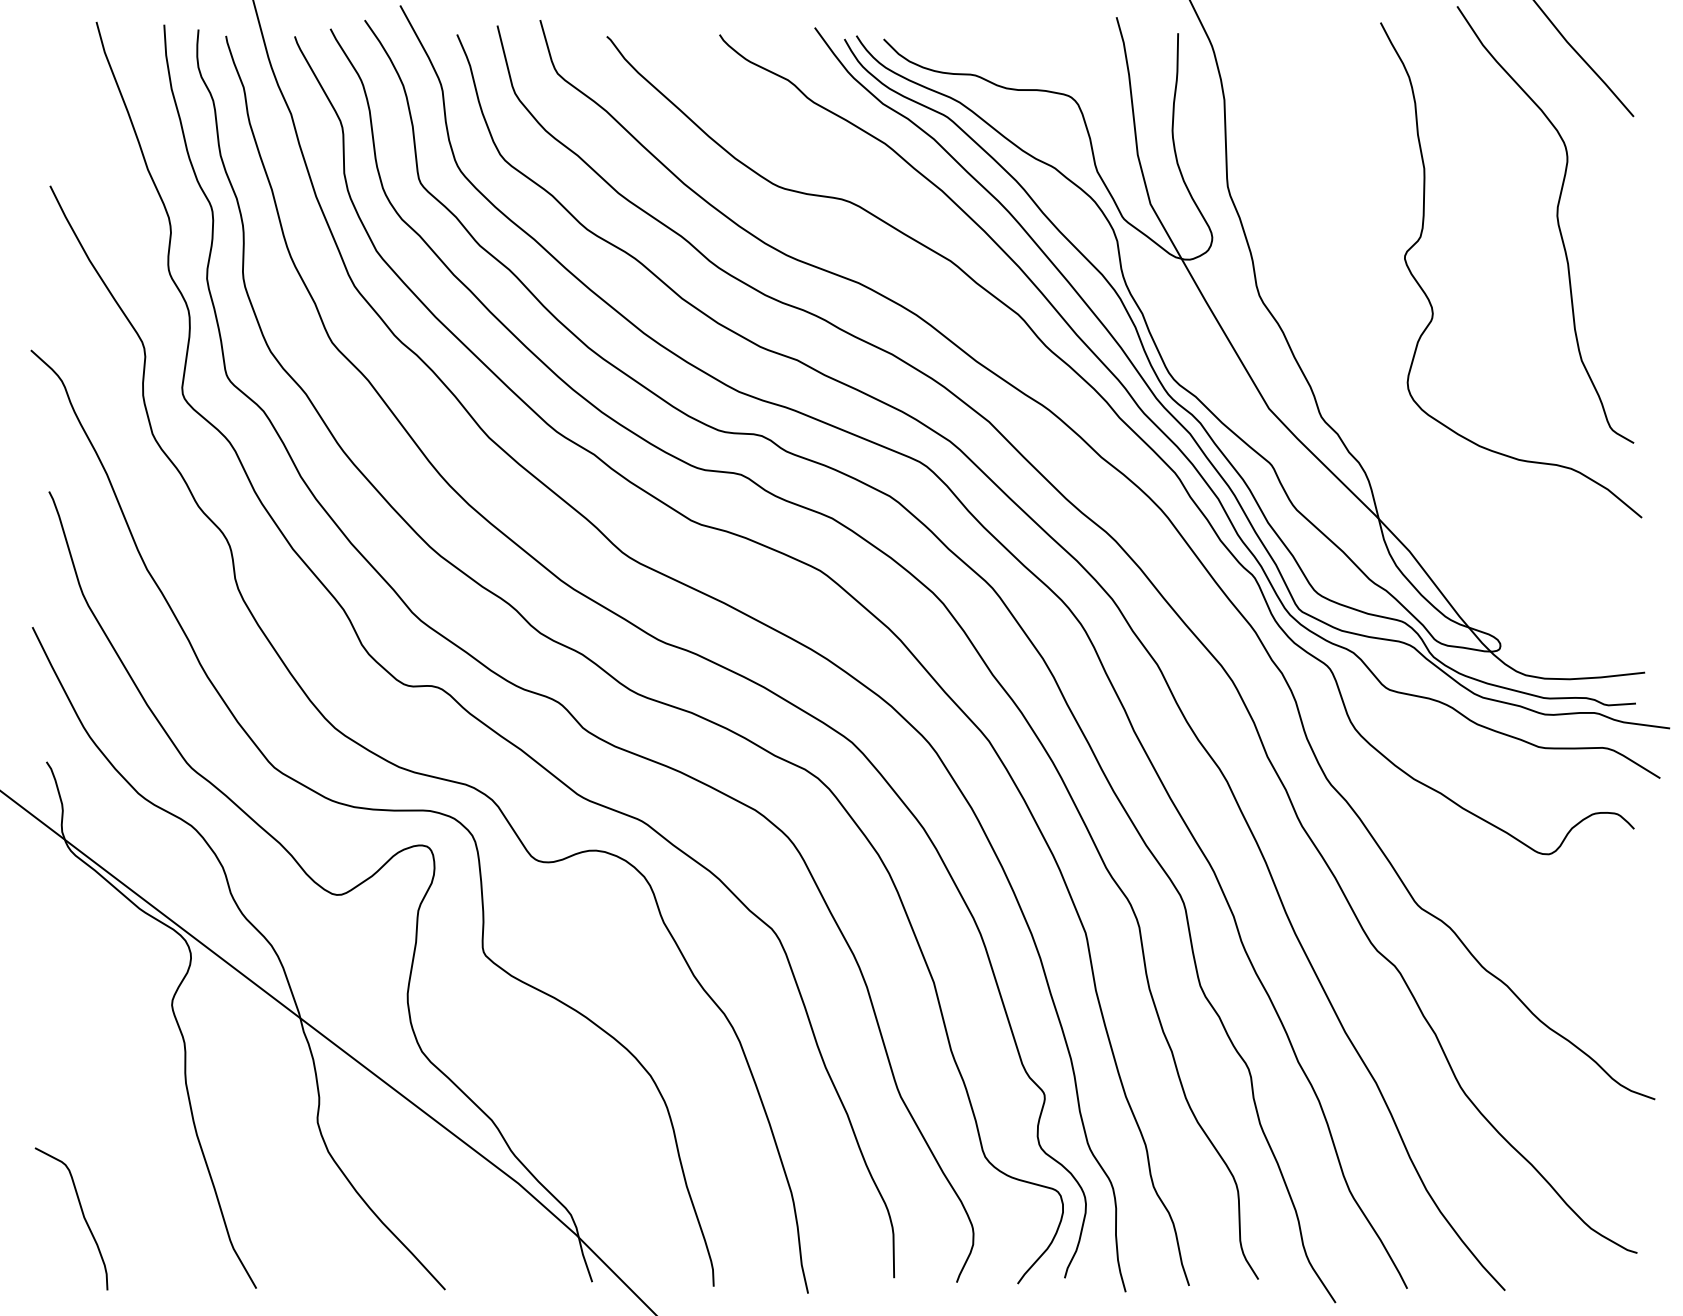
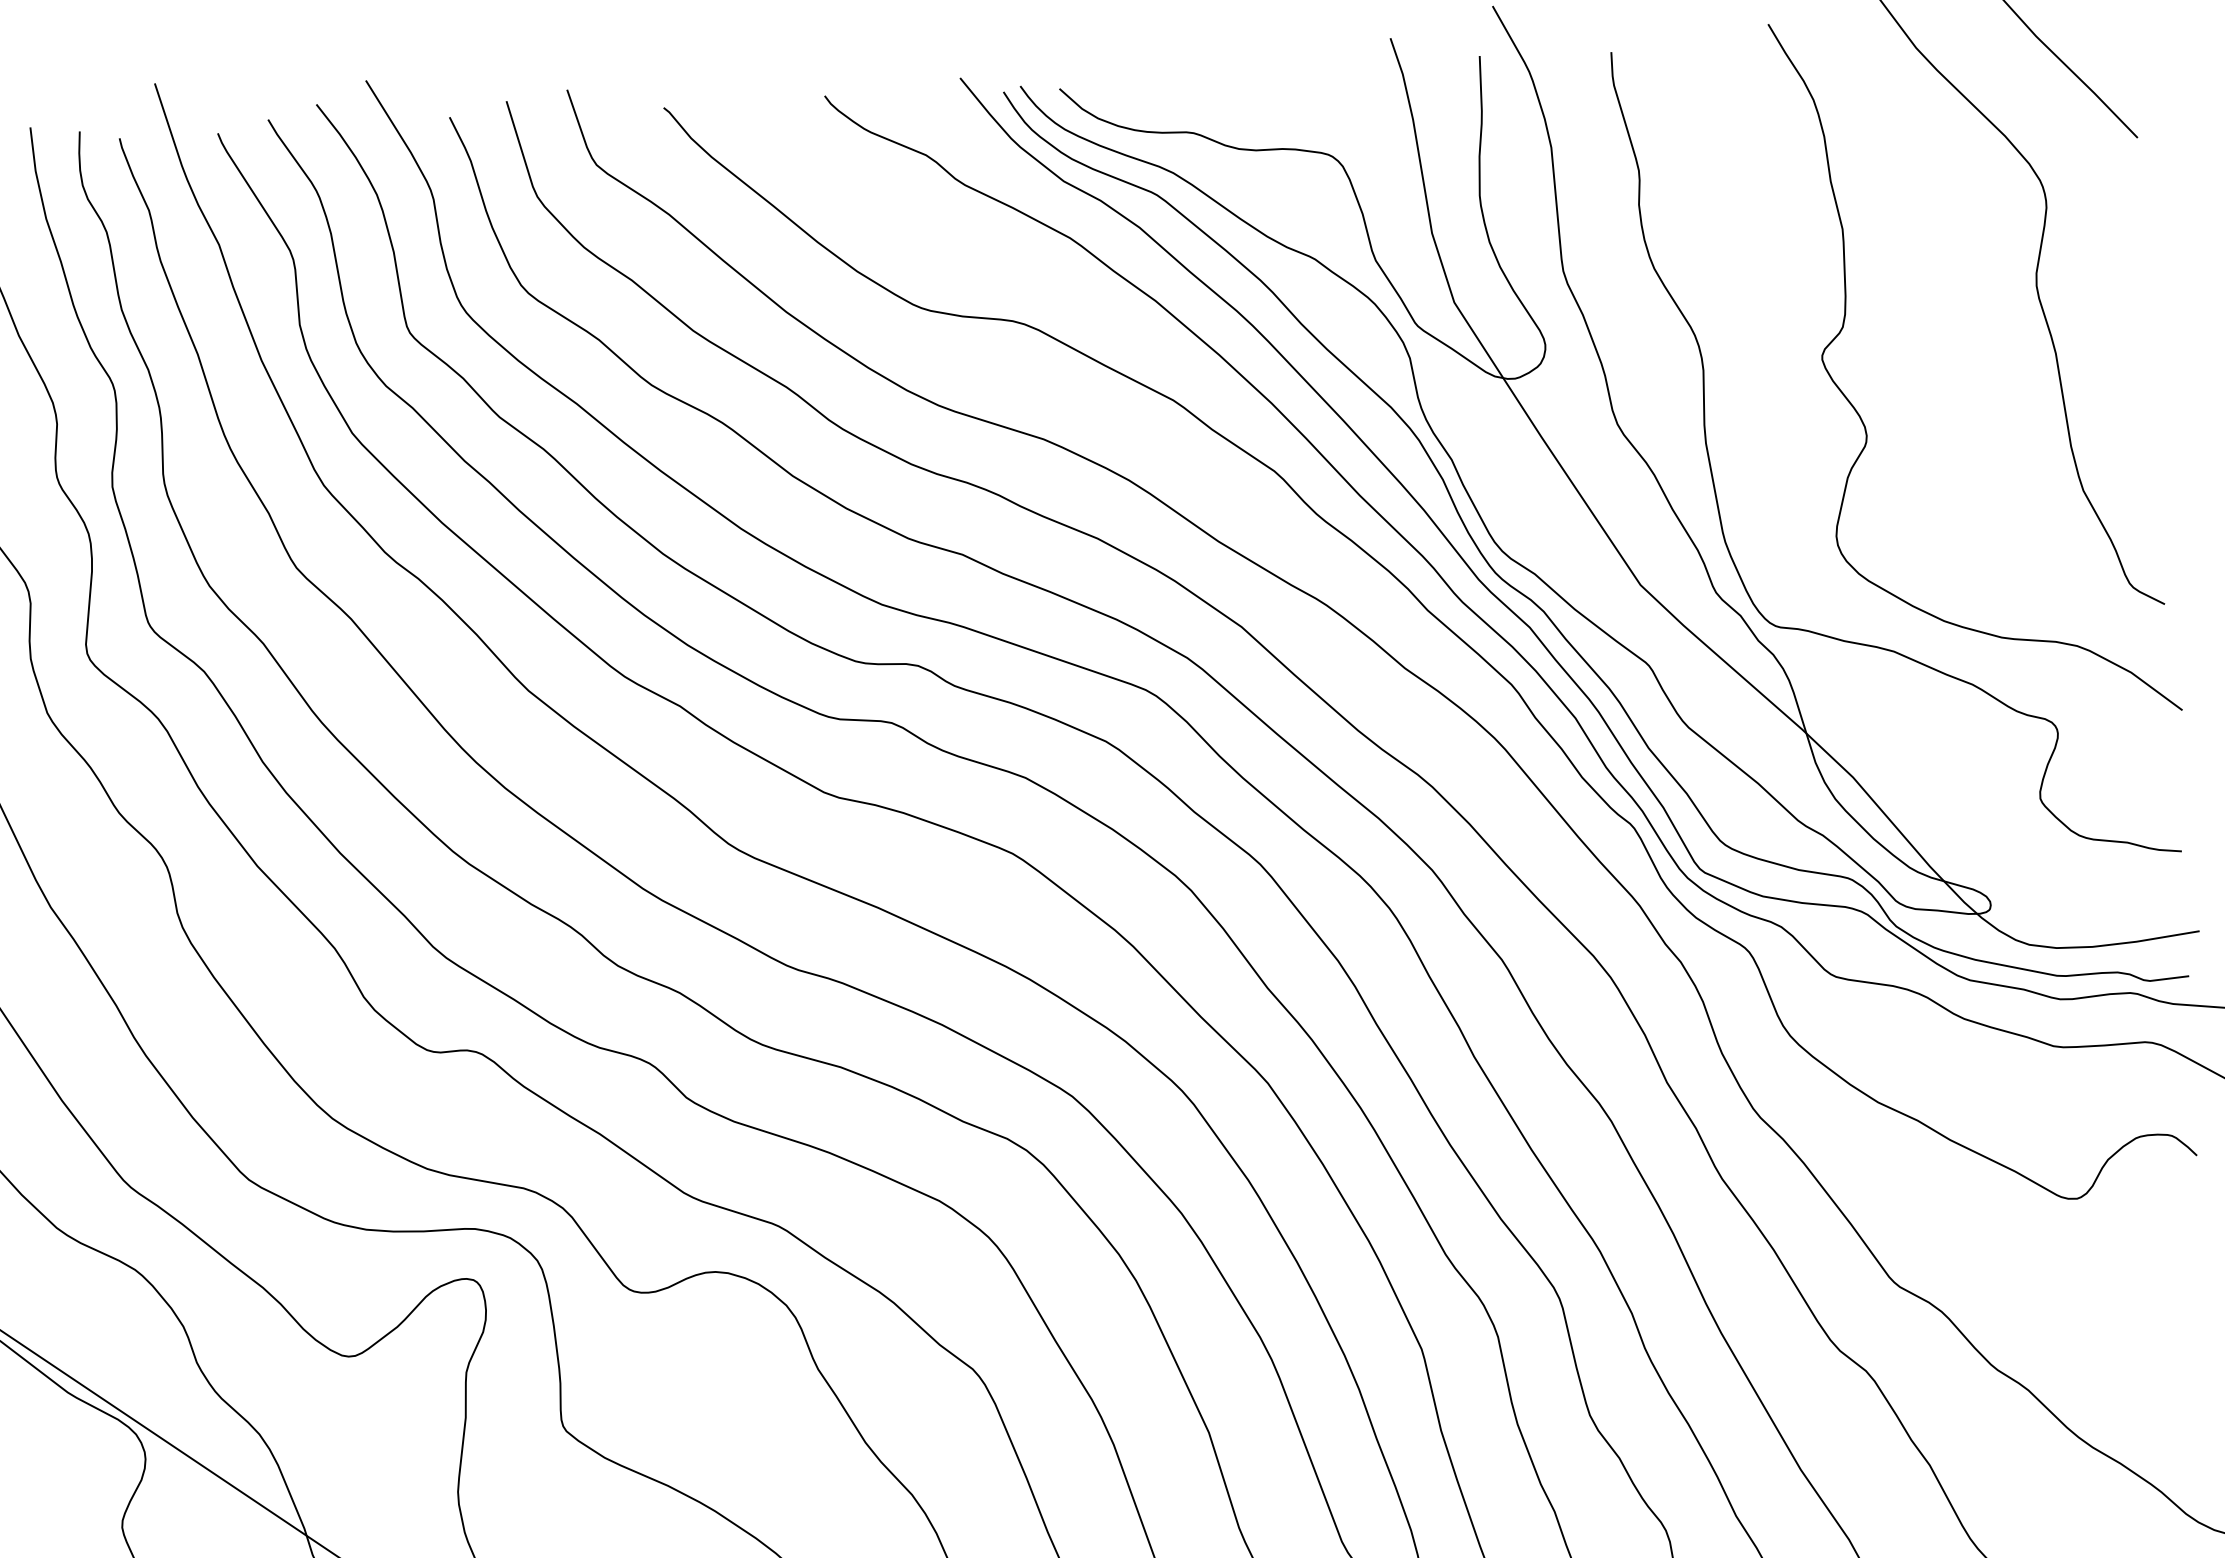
curve: (1325, 341) -> (1715, 484), added

